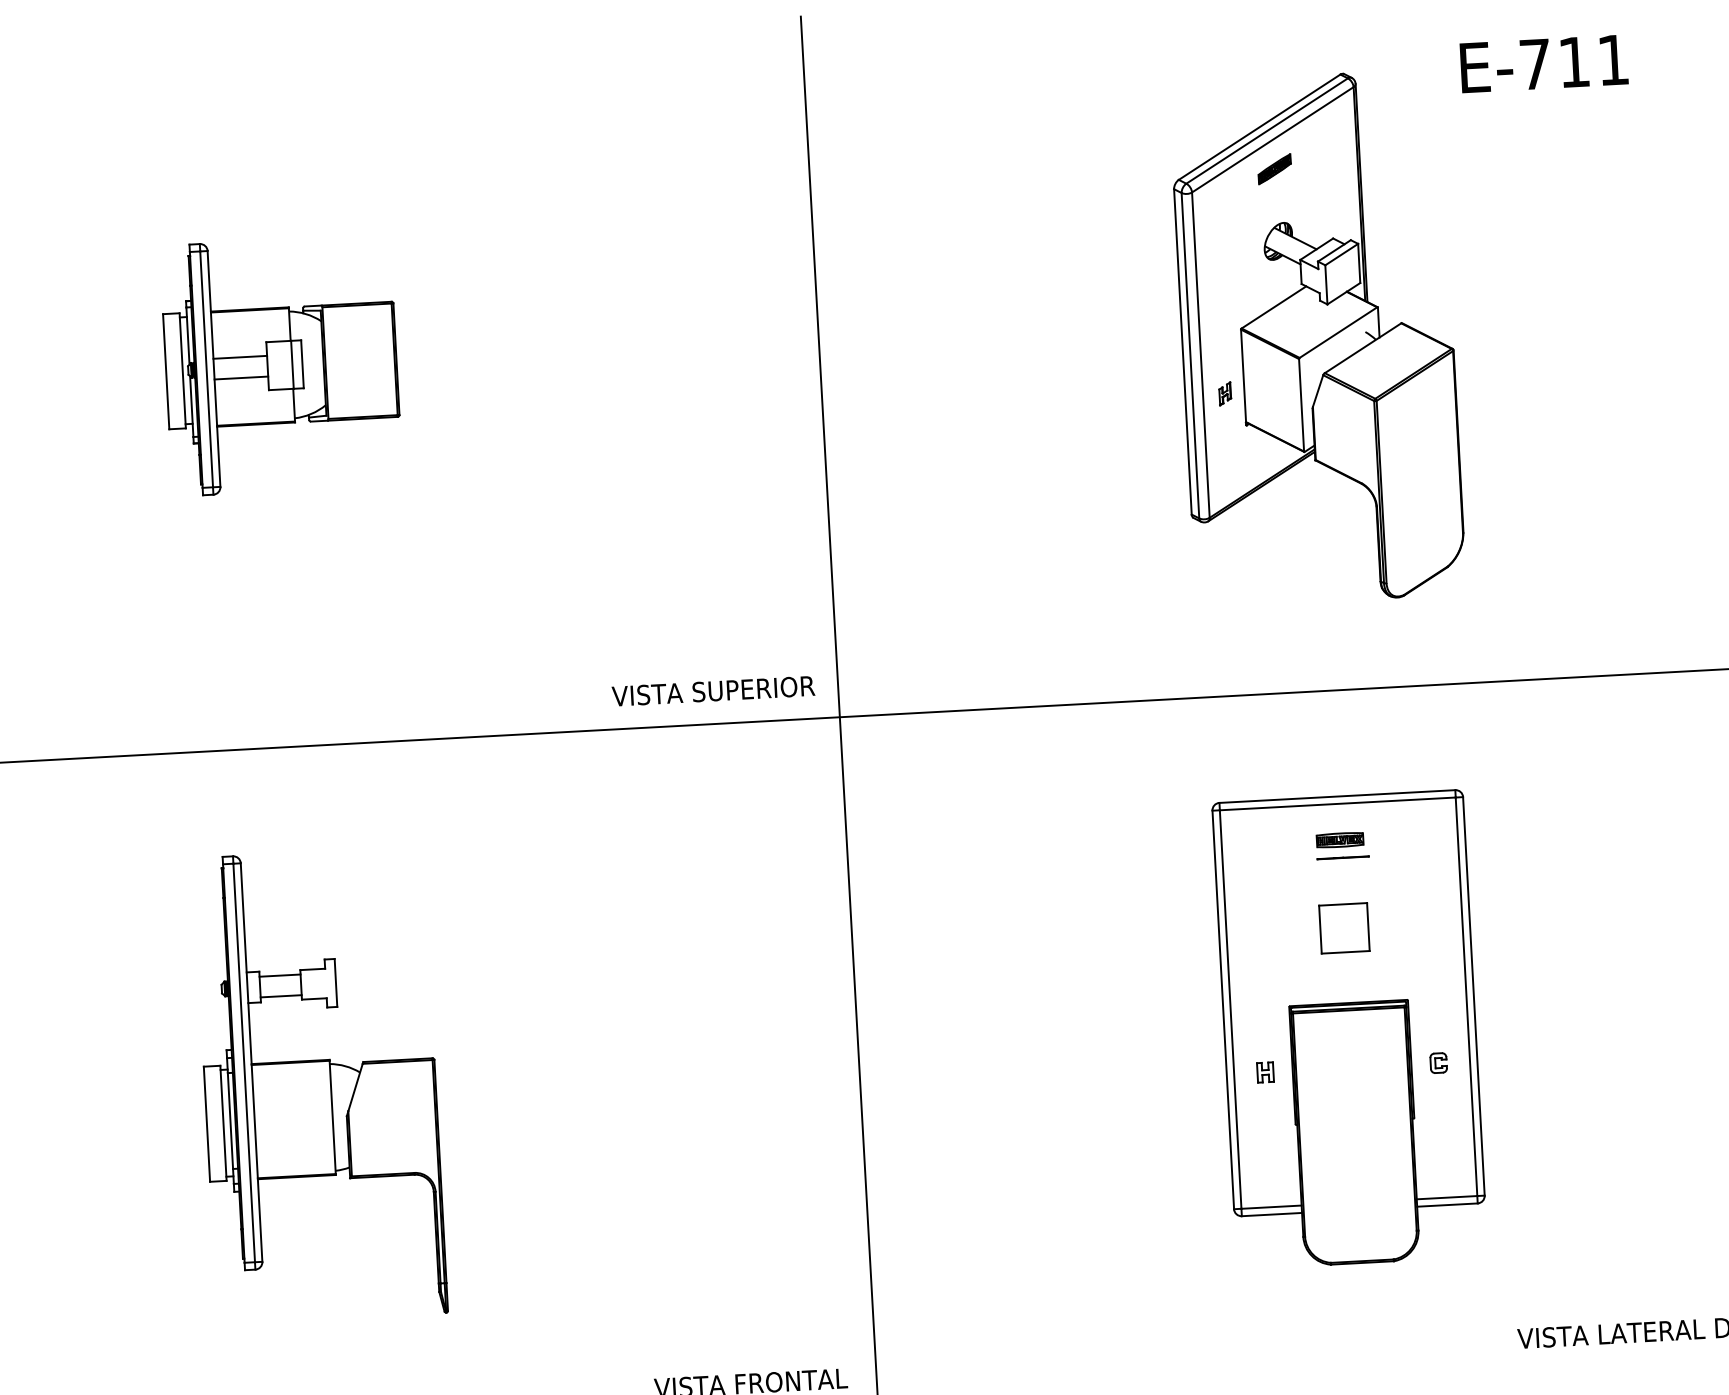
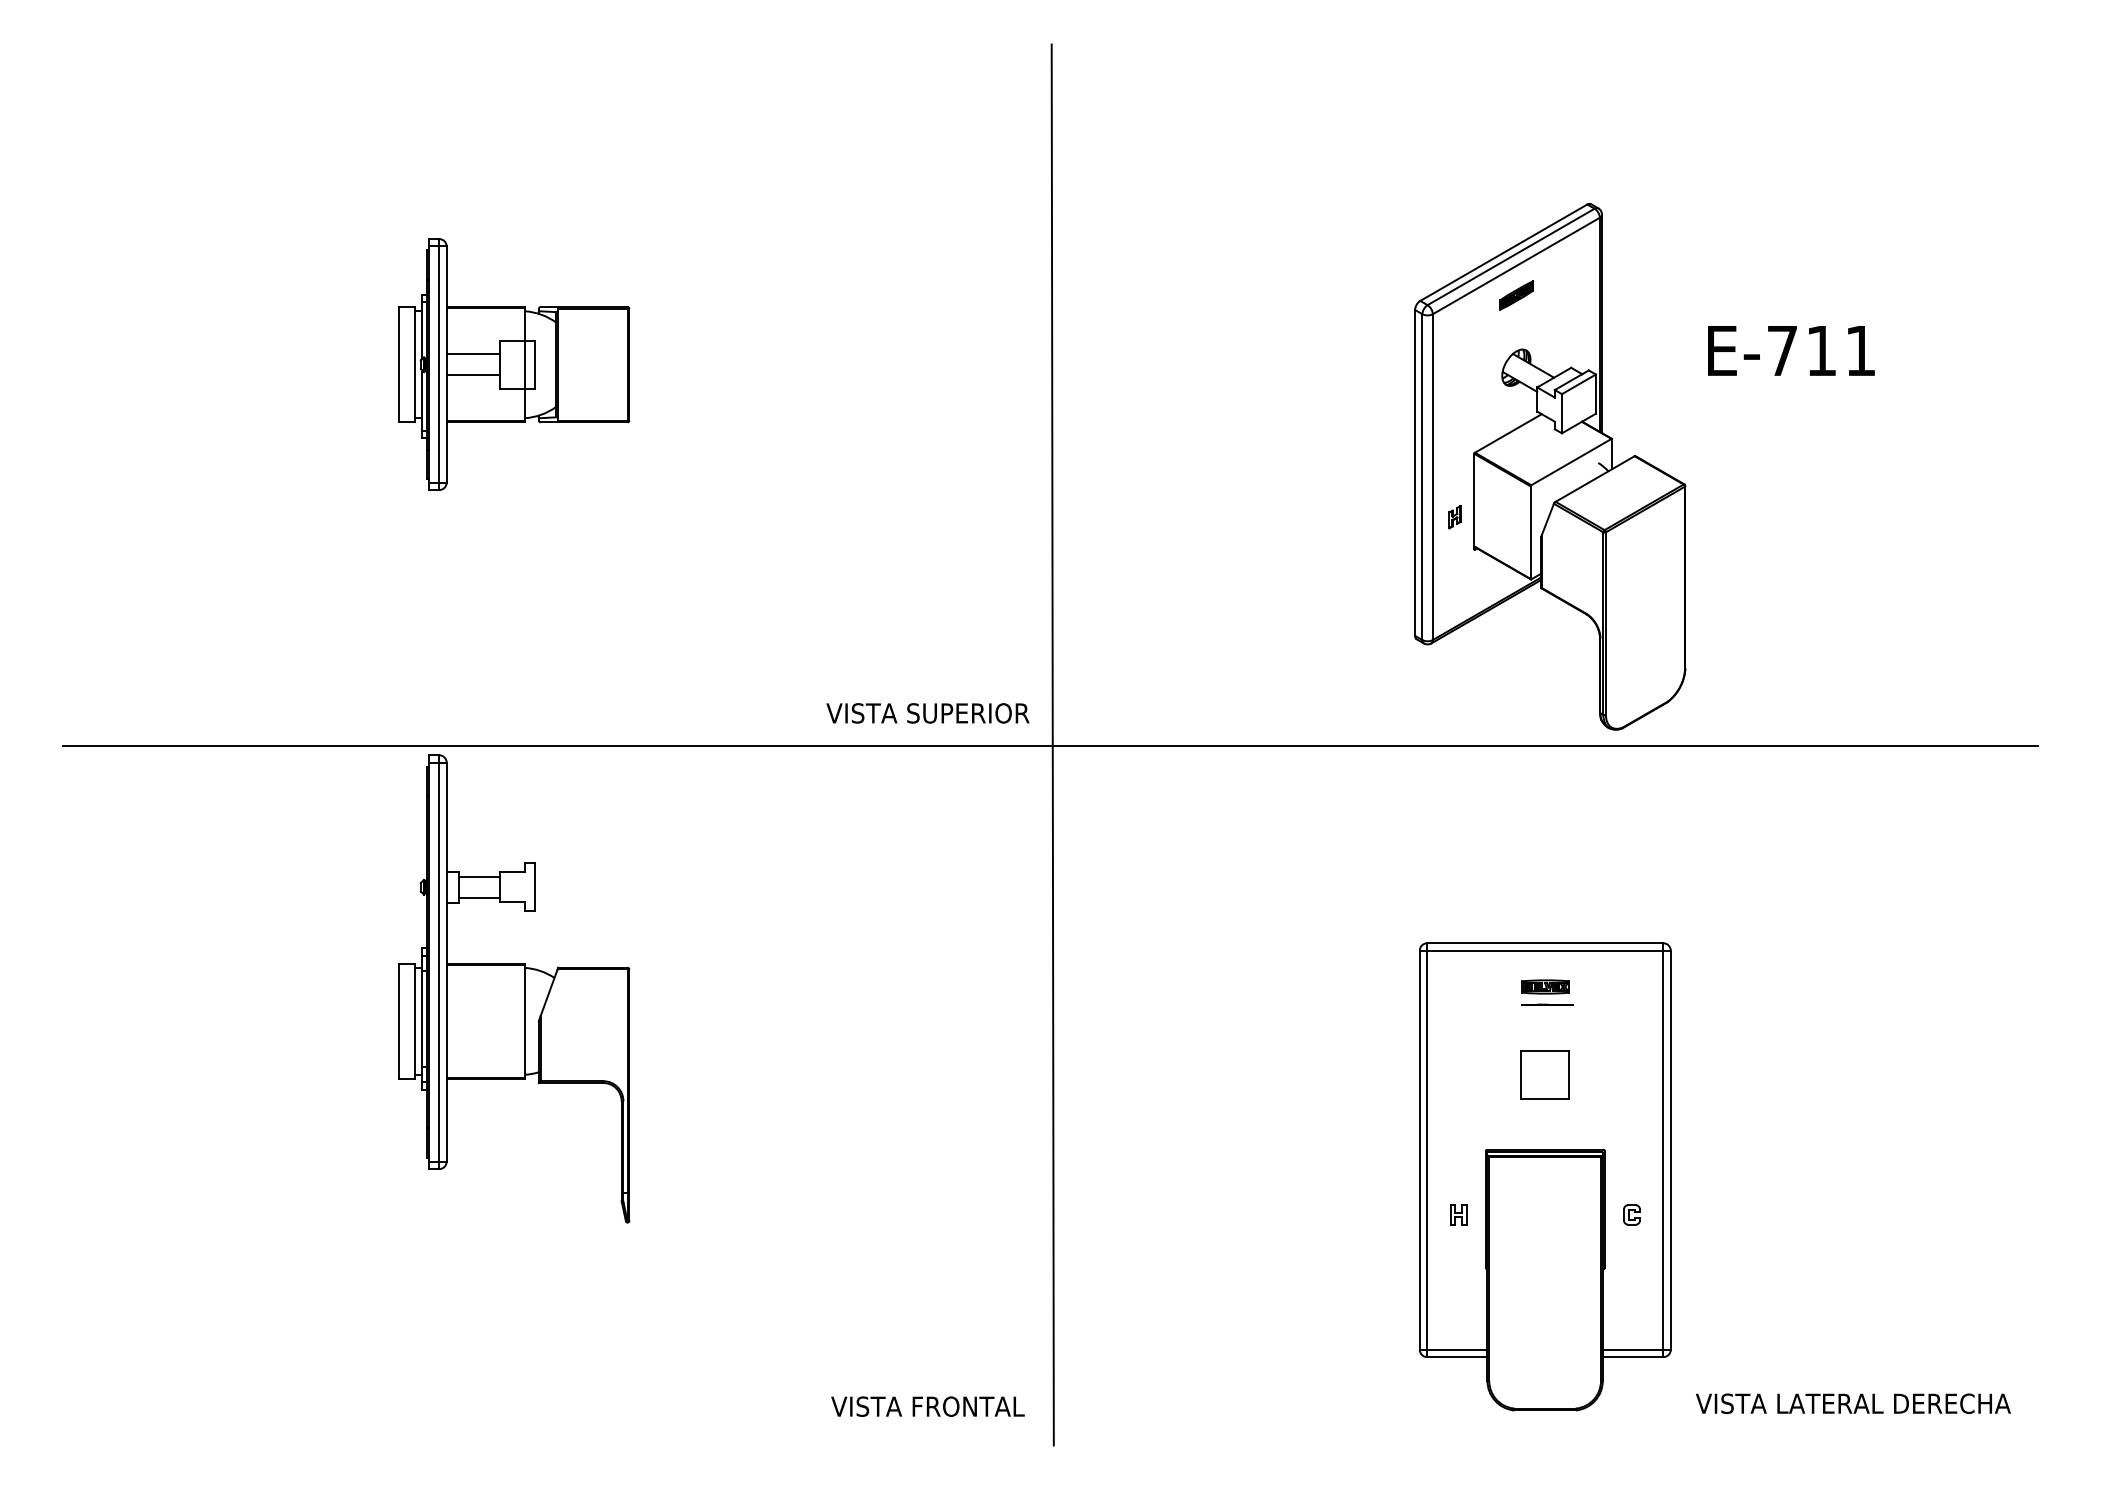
text: (1544, 63) -> (1791, 350), moved
part: (1317, 338) -> (1550, 466), moved
part: (1350, 1029) -> (1545, 1176), moved
part: (320, 1085) -> (514, 988), moved

